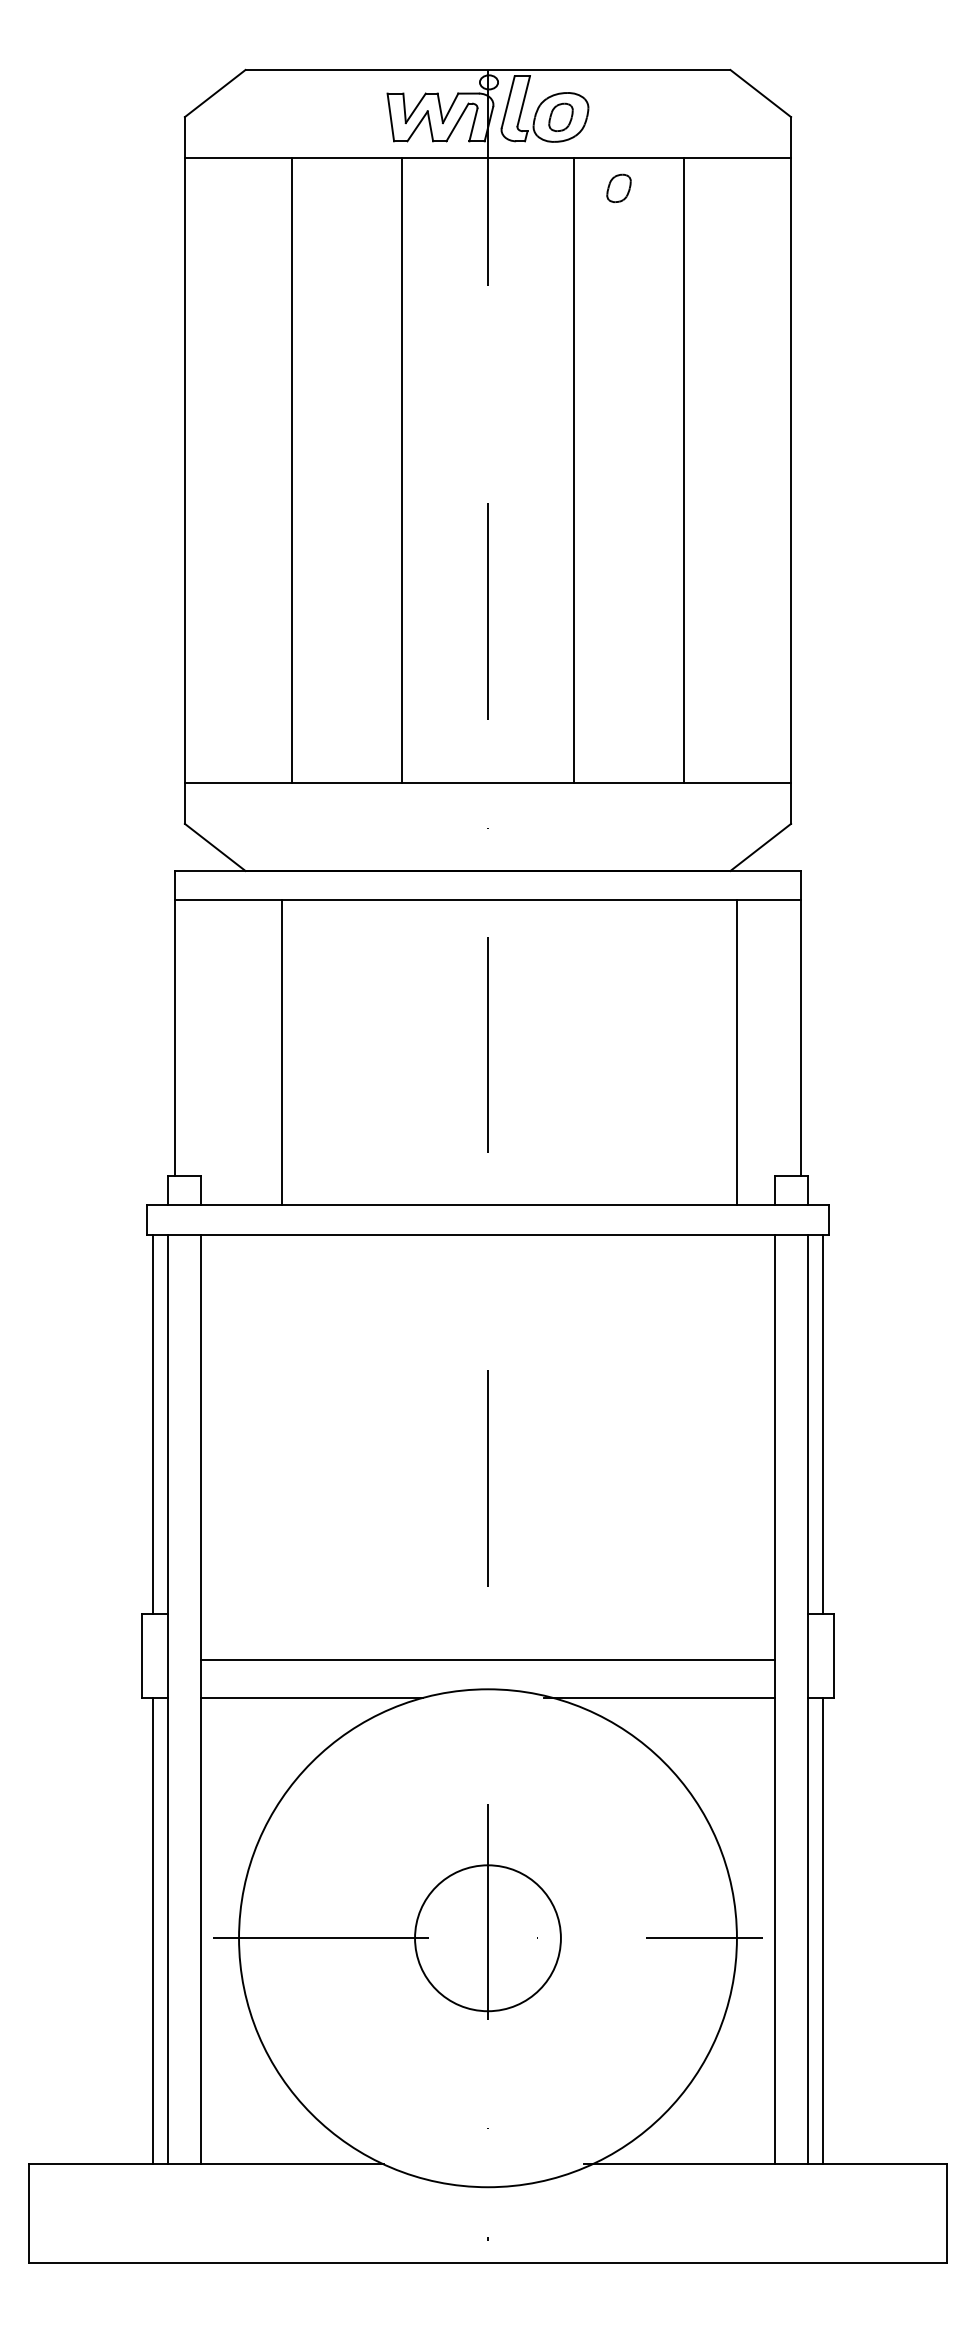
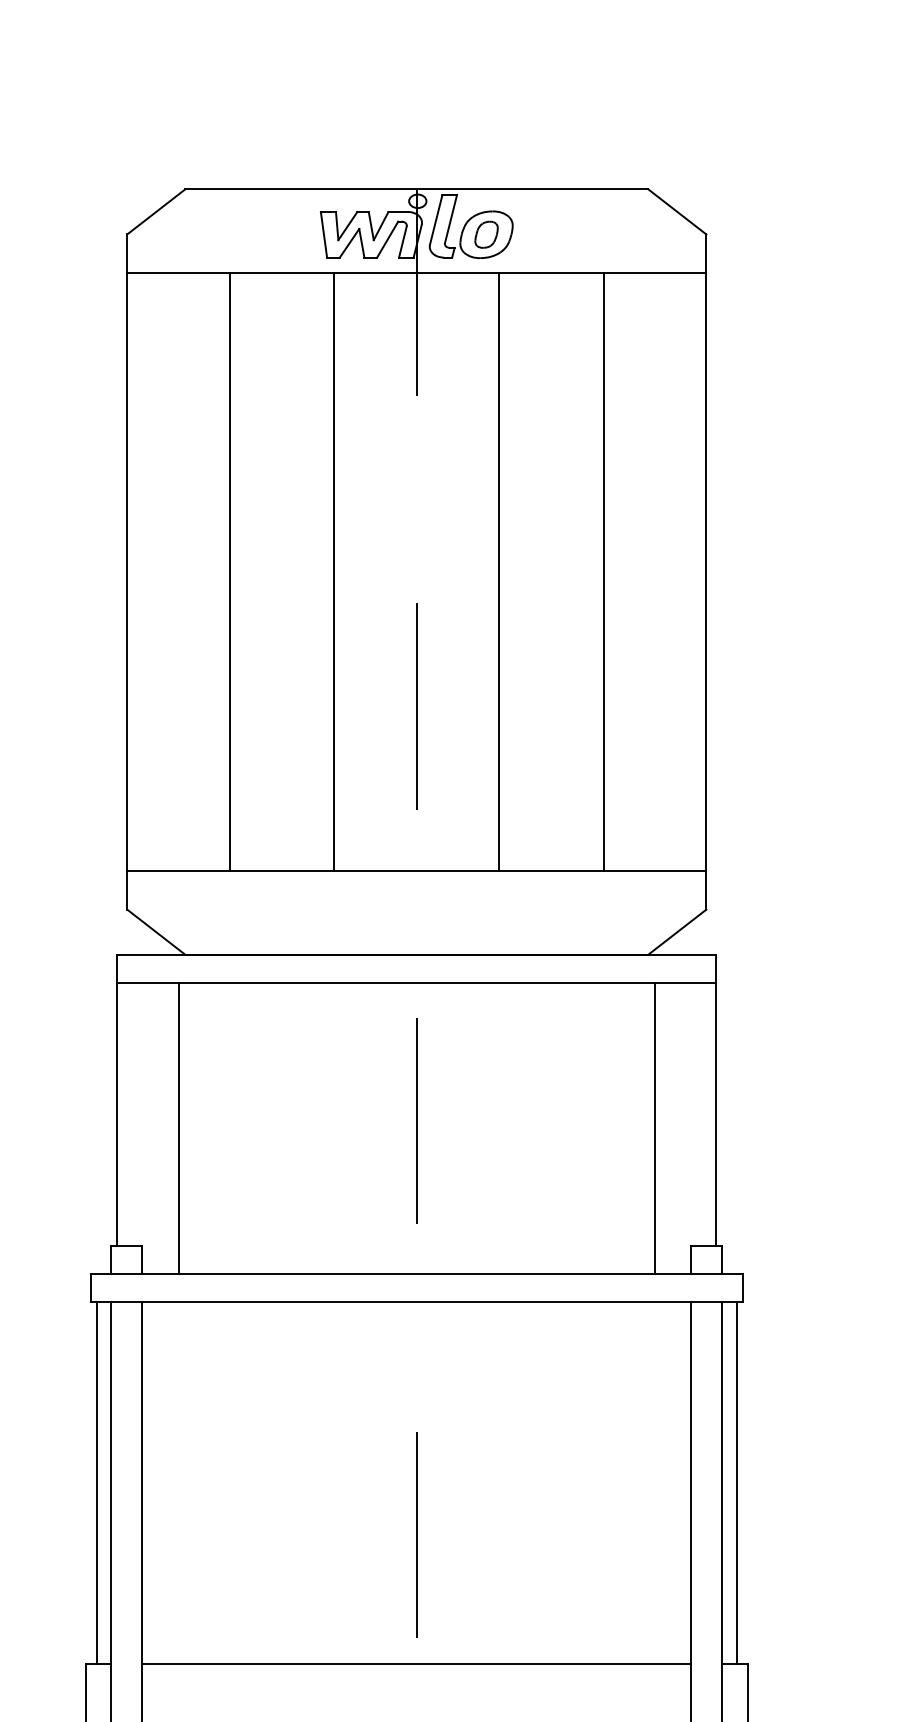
part: (618, 187) -> (541, 301), removed
line: (282, 1052) -> (179, 1128), moved
line: (487, 1659) -> (416, 1663), moved

